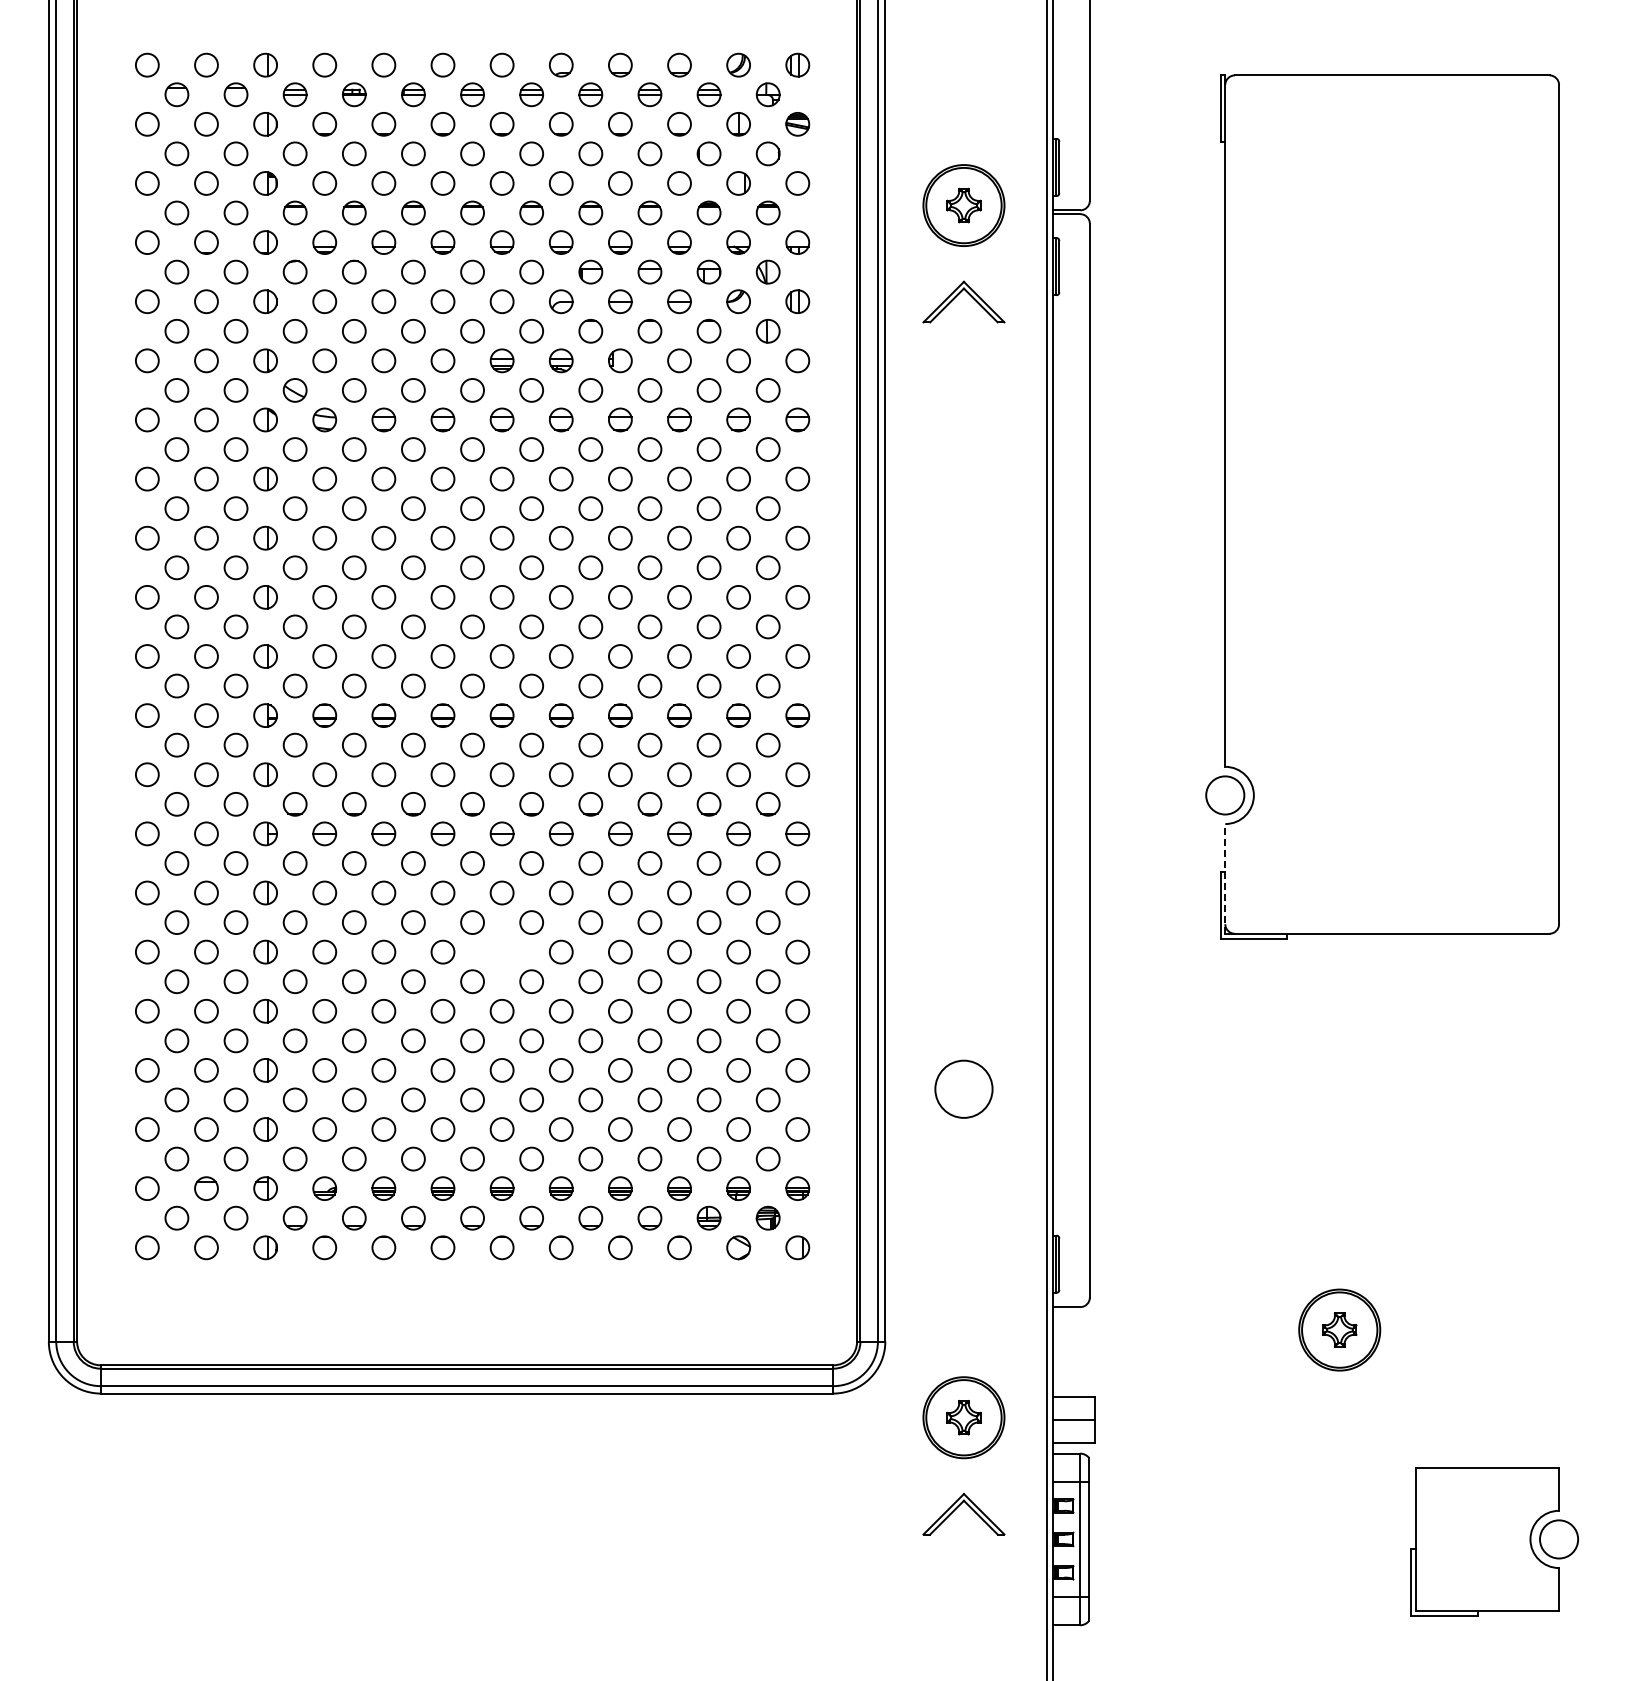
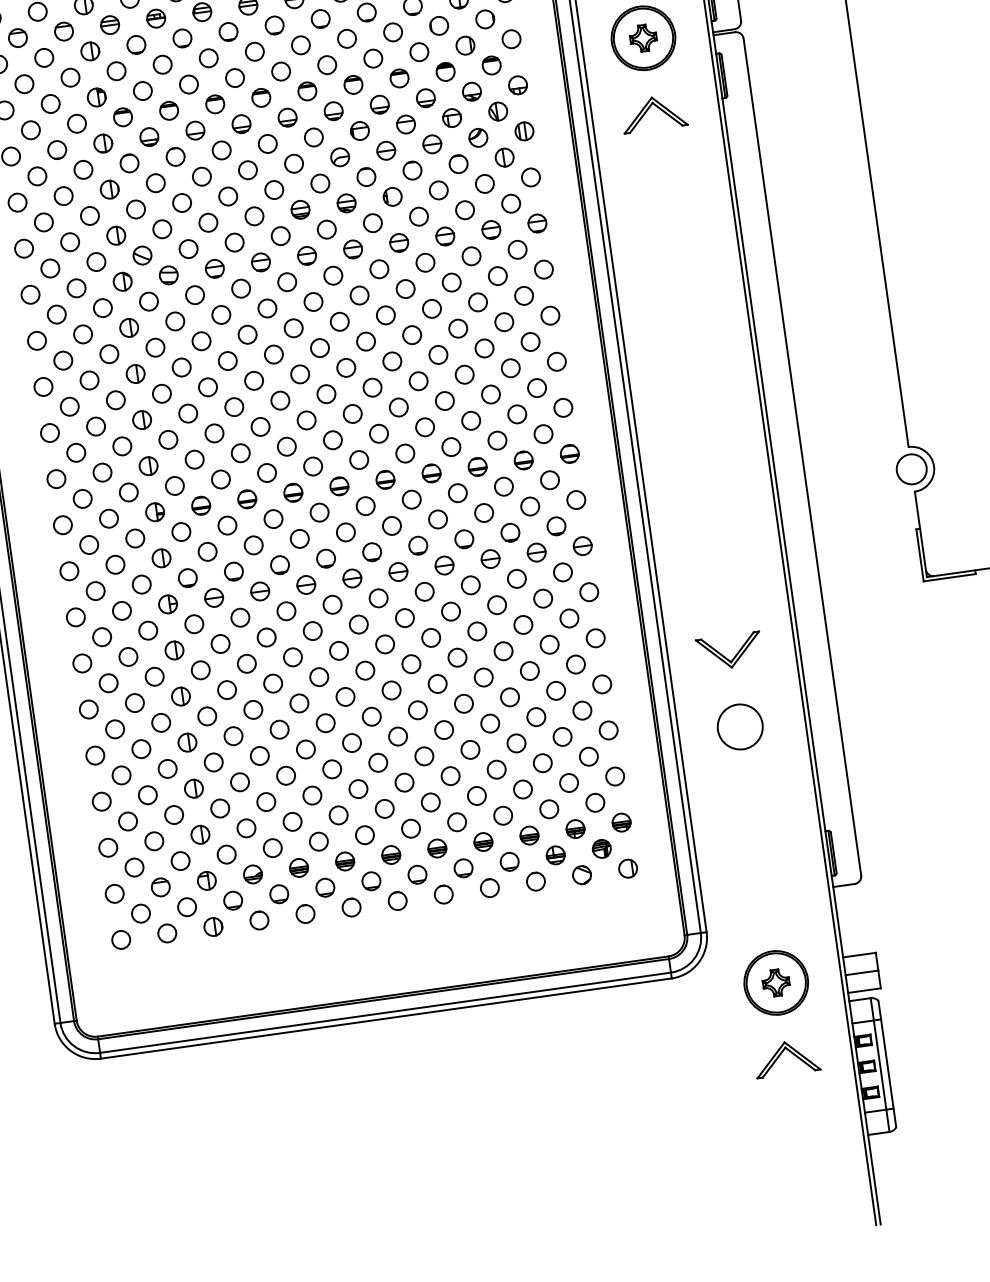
line: (1225, 878) -> (921, 534), dashed -> solid
circle: (501, 951) -> (364, 670), added
part: (957, 998) -> (725, 656), added

